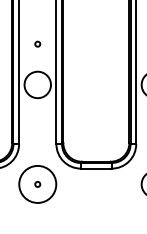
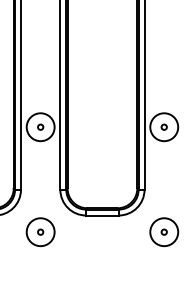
circle: (37, 43) -> (40, 126), moved
circle: (37, 184) -> (40, 232), size x0.71

